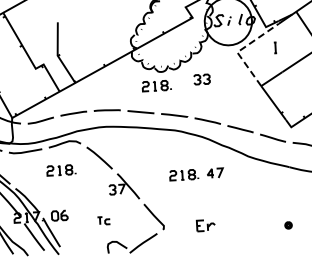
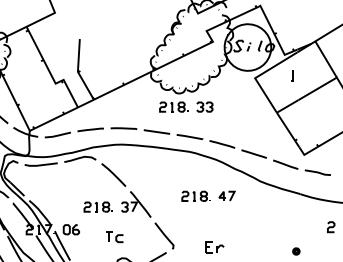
line: (240, 50) -> (258, 76), dashed -> solid
part: (201, 78) -> (204, 106), moved
part: (60, 169) -> (97, 206), moved
part: (103, 221) -> (114, 237), size x1.43

